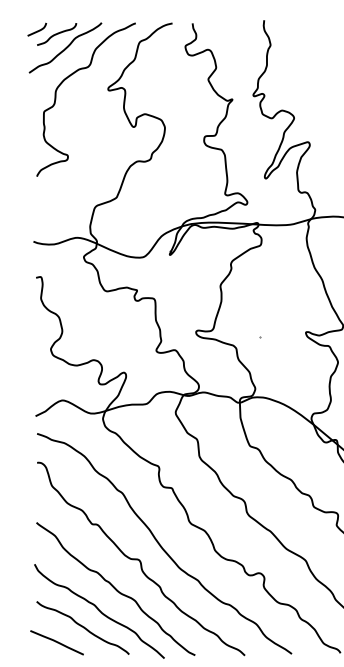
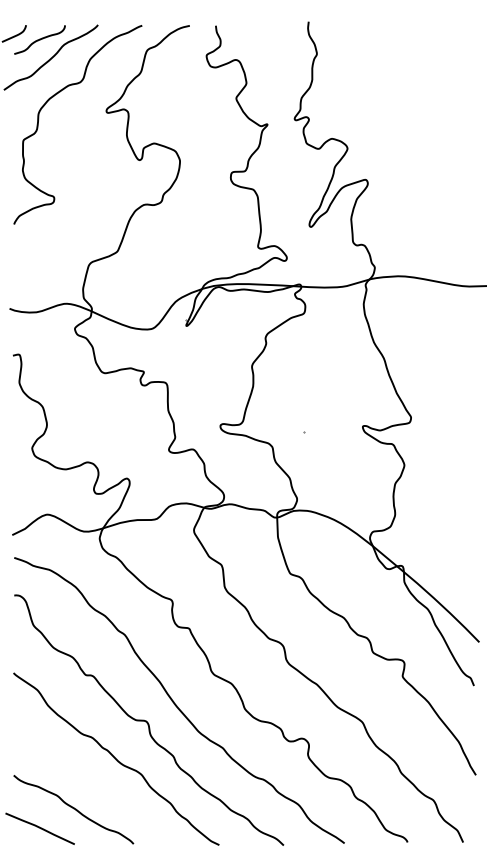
curve: (98, 610) -> (94, 787), removed

